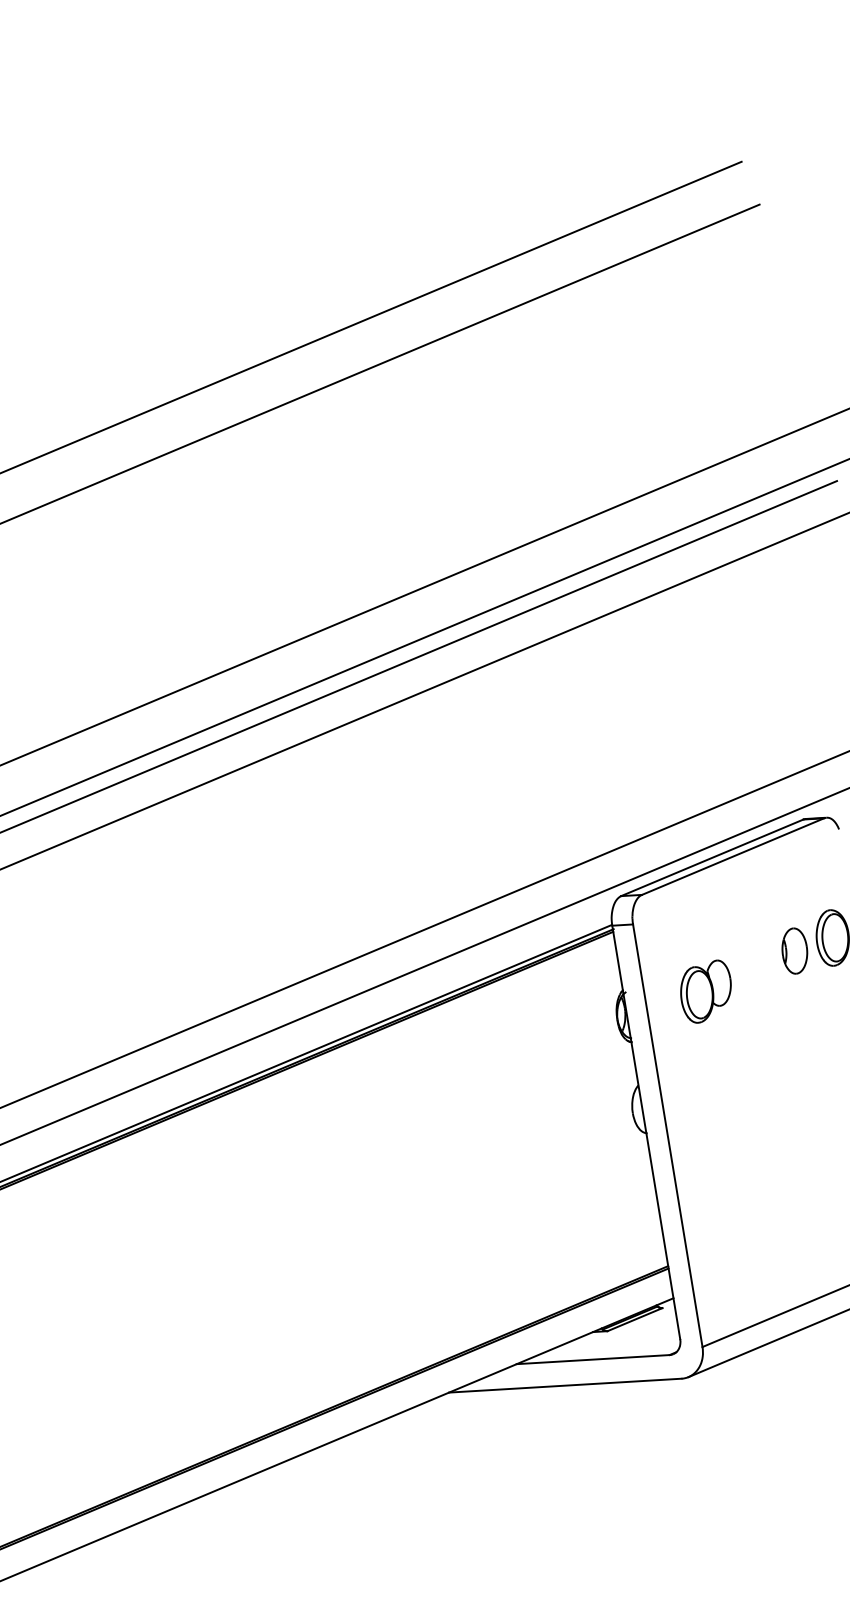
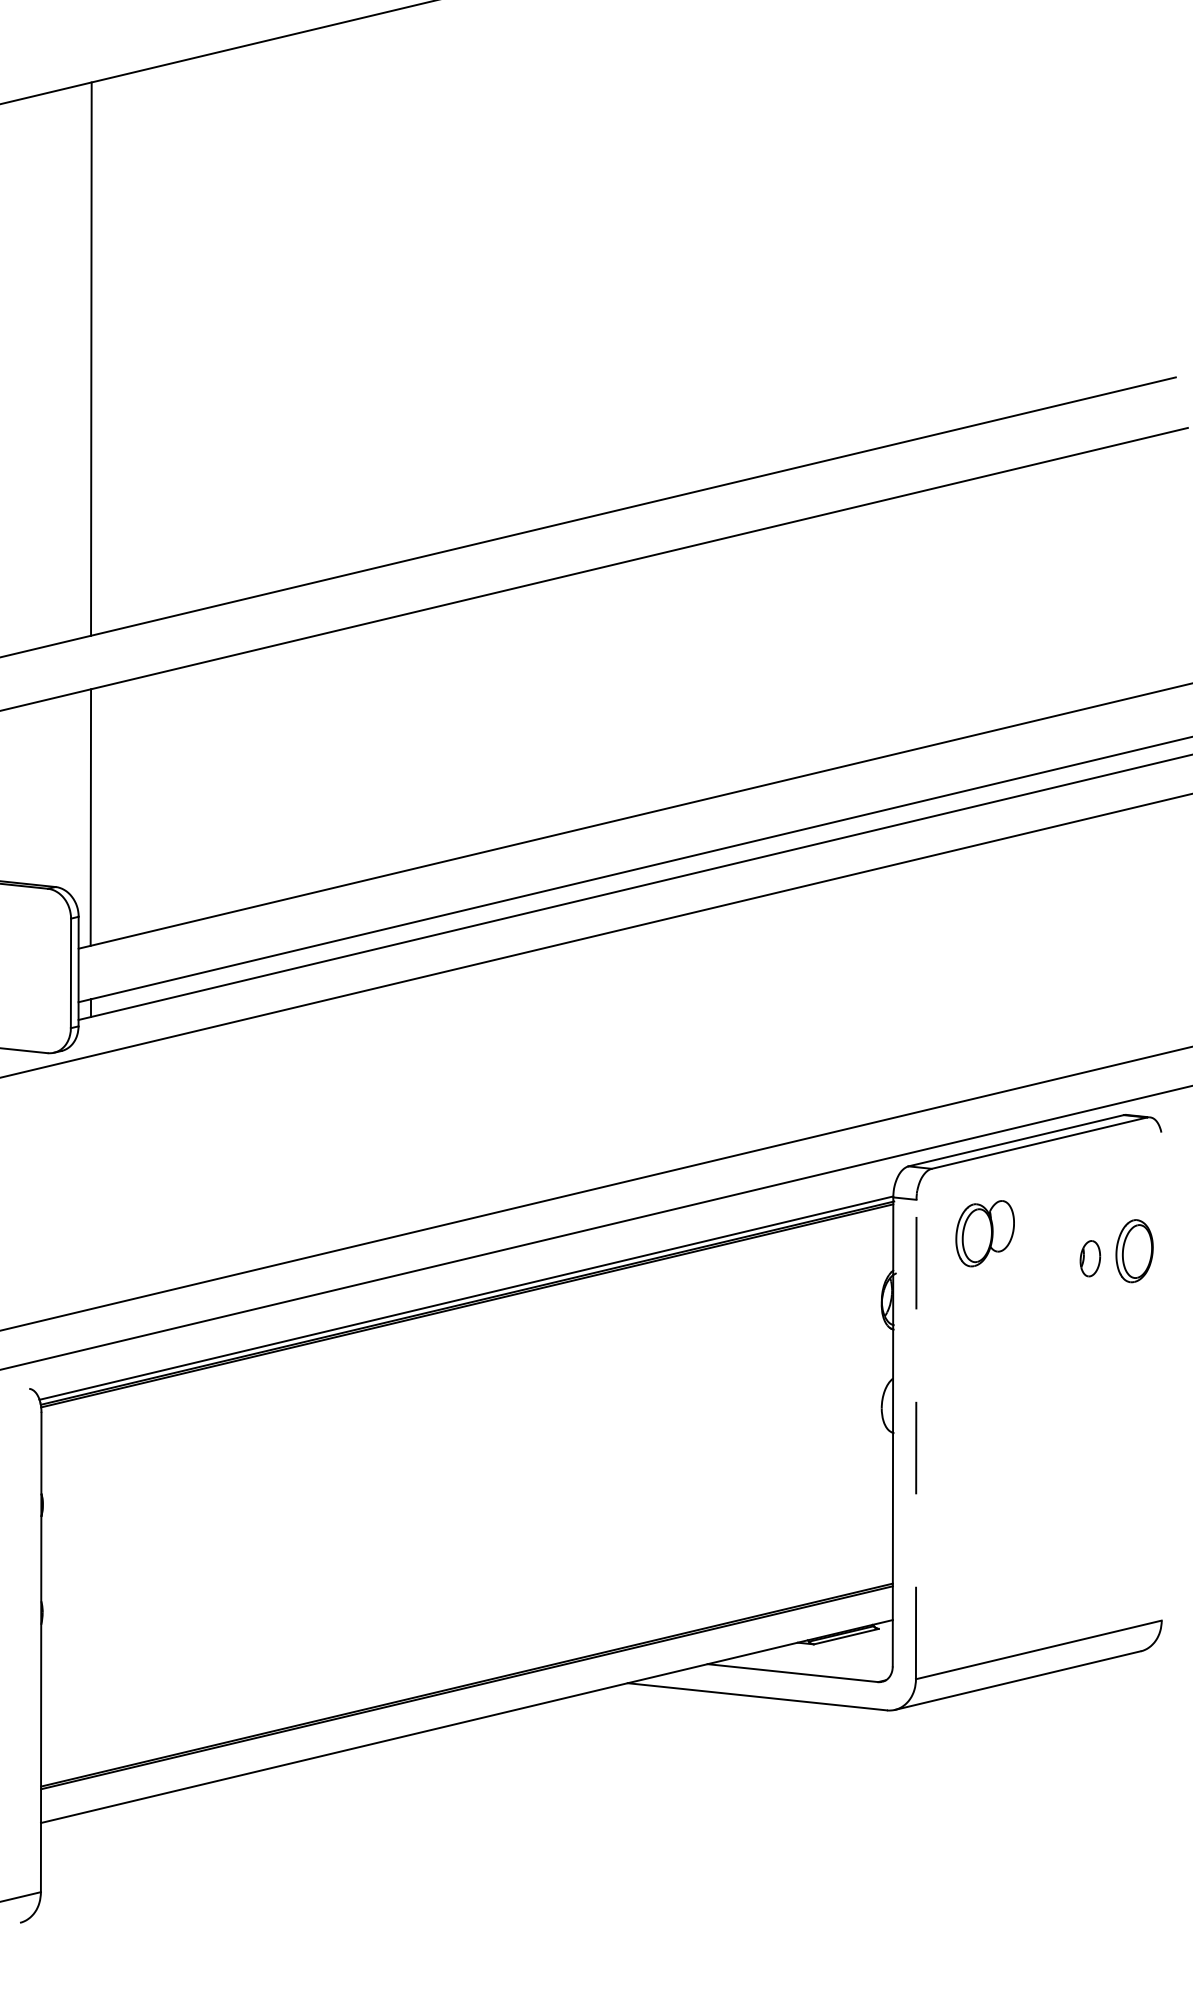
part: (794, 950) -> (1090, 1258), size x0.7
part: (705, 991) -> (984, 1233), moved
line: (668, 1135) -> (916, 1439), solid -> dashed

